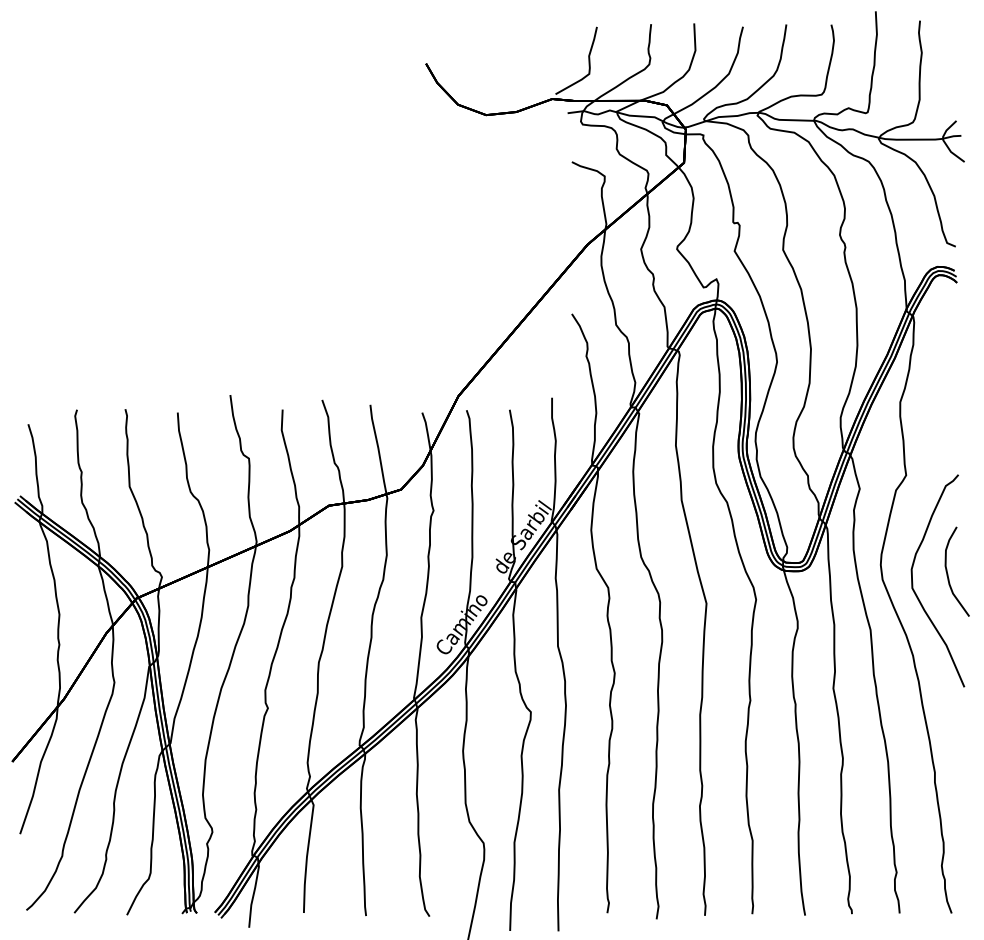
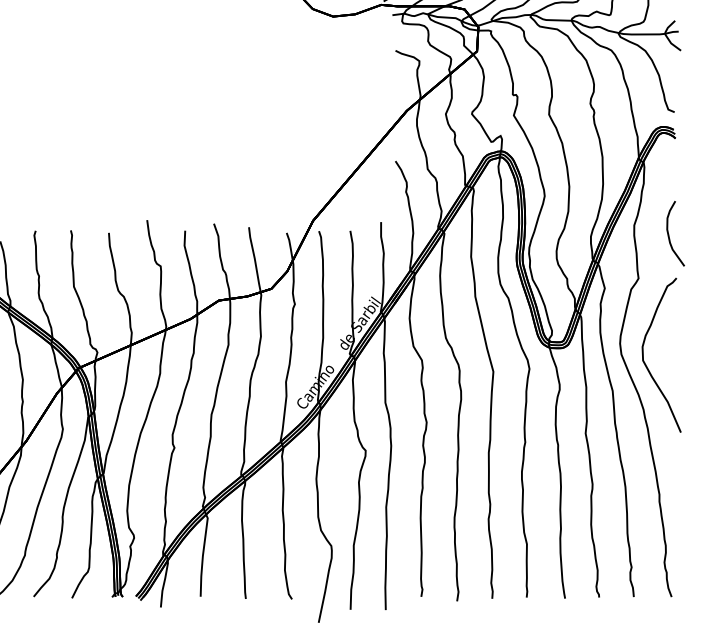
curve: (948, 573) -> (669, 235), moved

